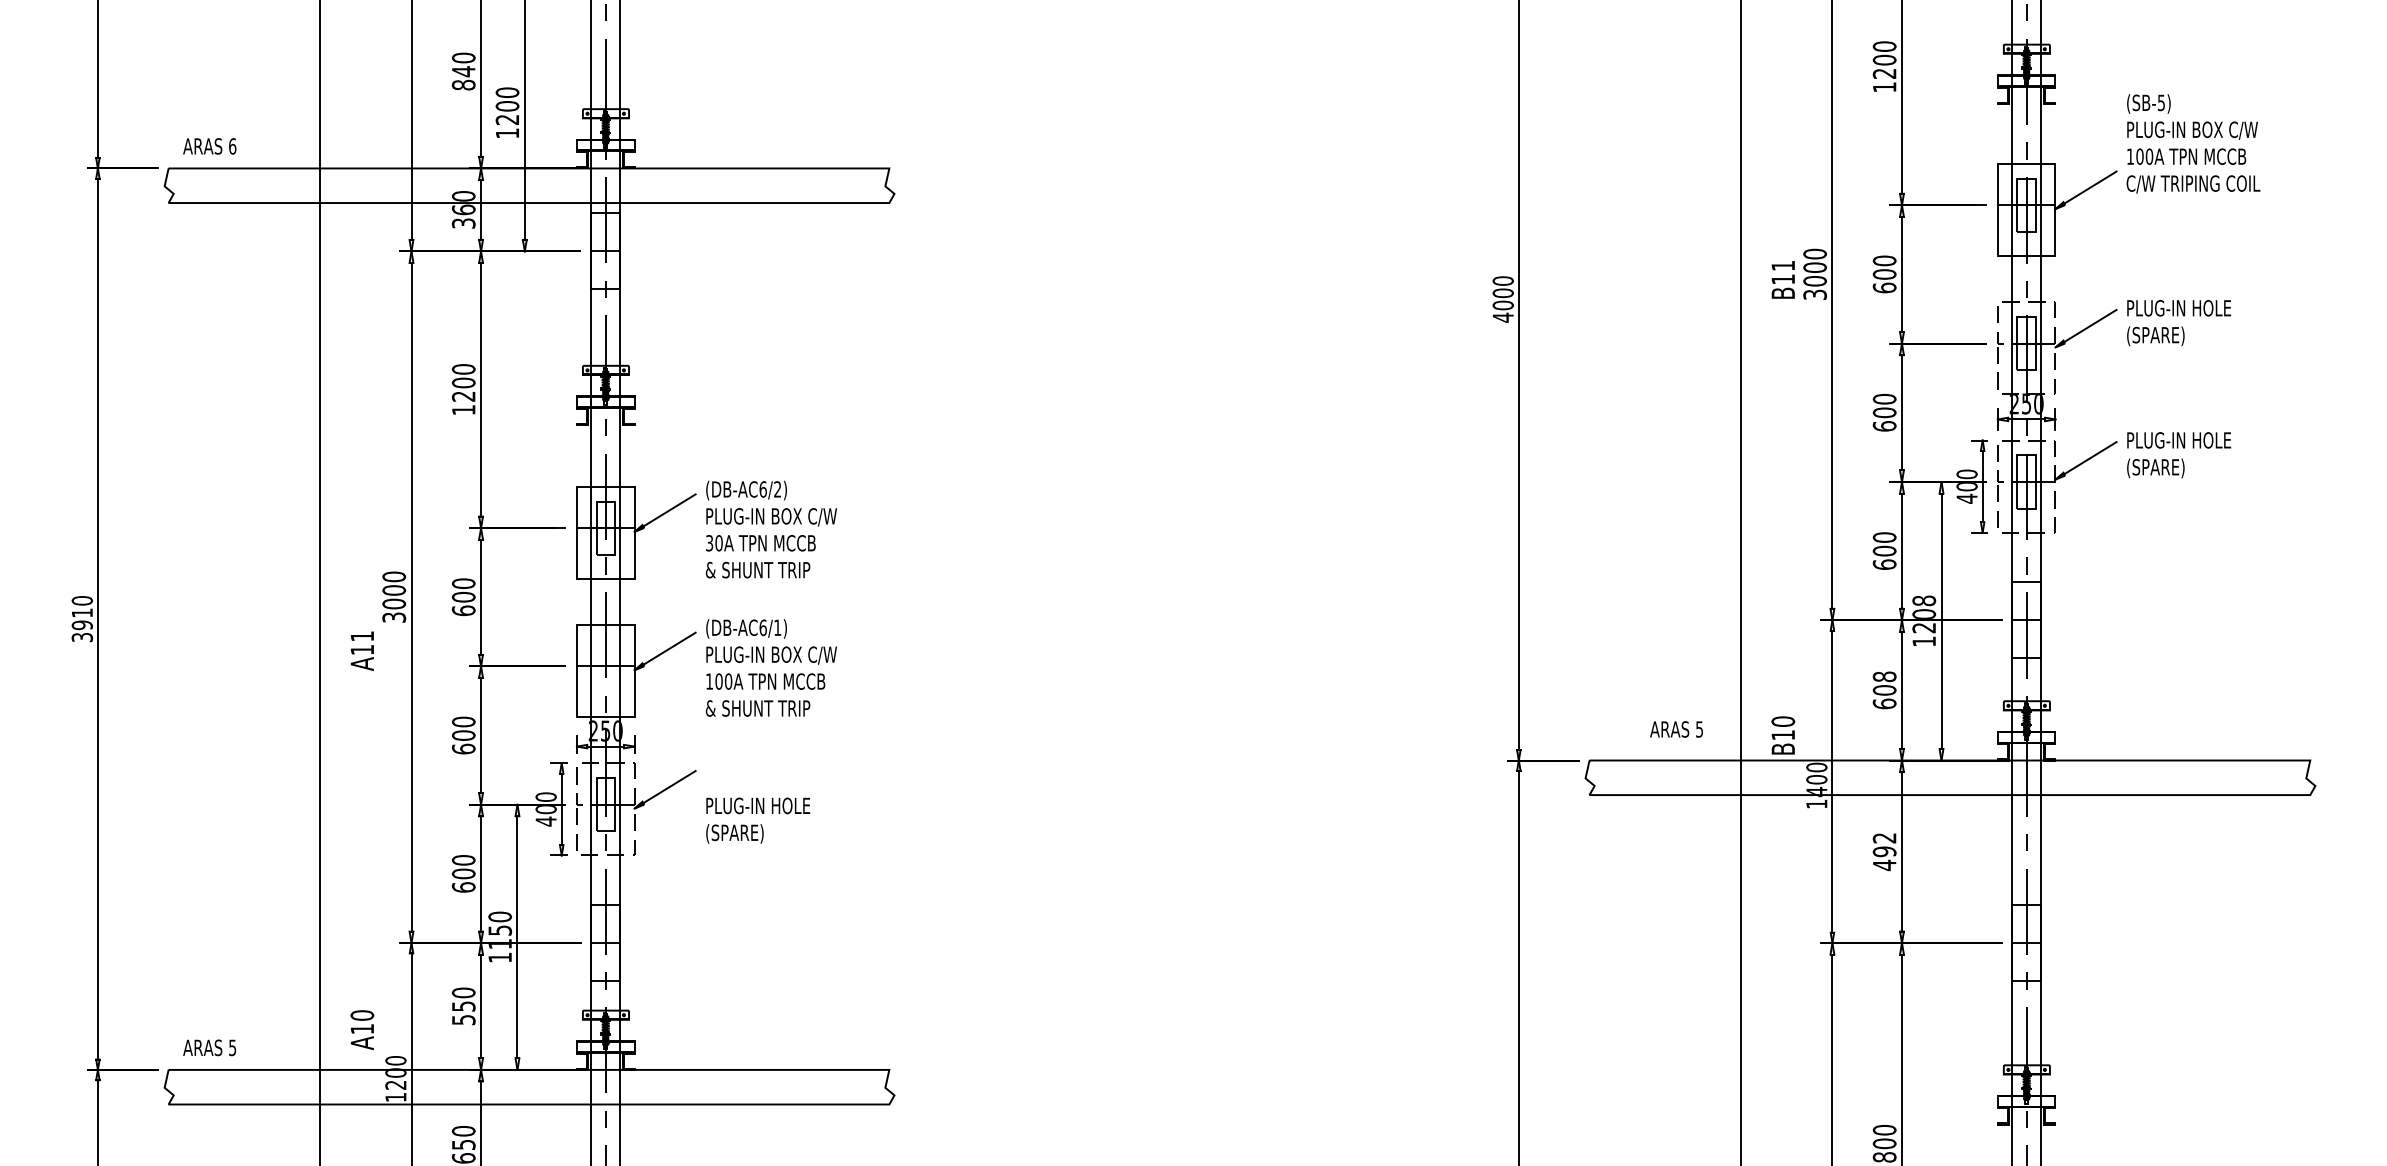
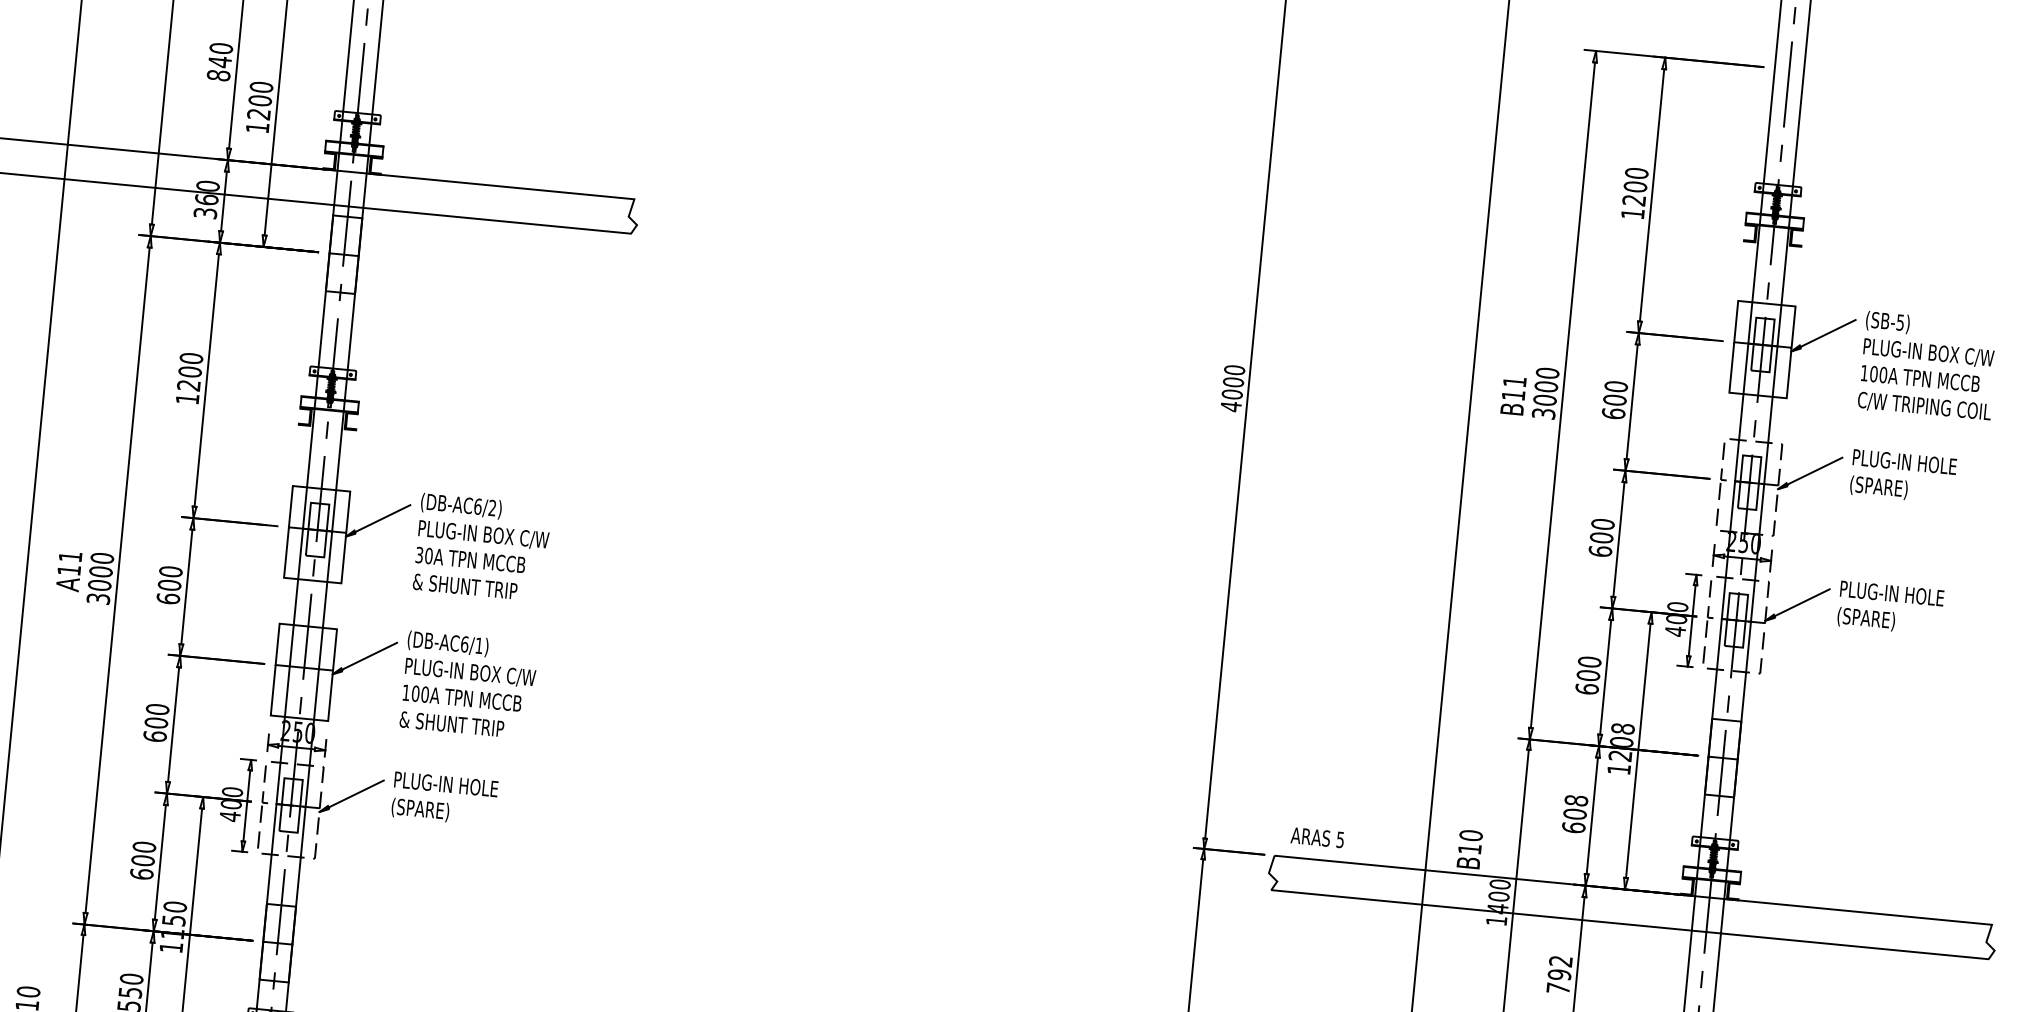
text: (2193, 143) -> (1928, 366), moved
text: (361, 650) -> (68, 570), moved
text: (1676, 729) -> (1317, 837), moved
text: (758, 820) -> (445, 798), moved
text: (1884, 865) -> (1558, 988), 492 -> 792

